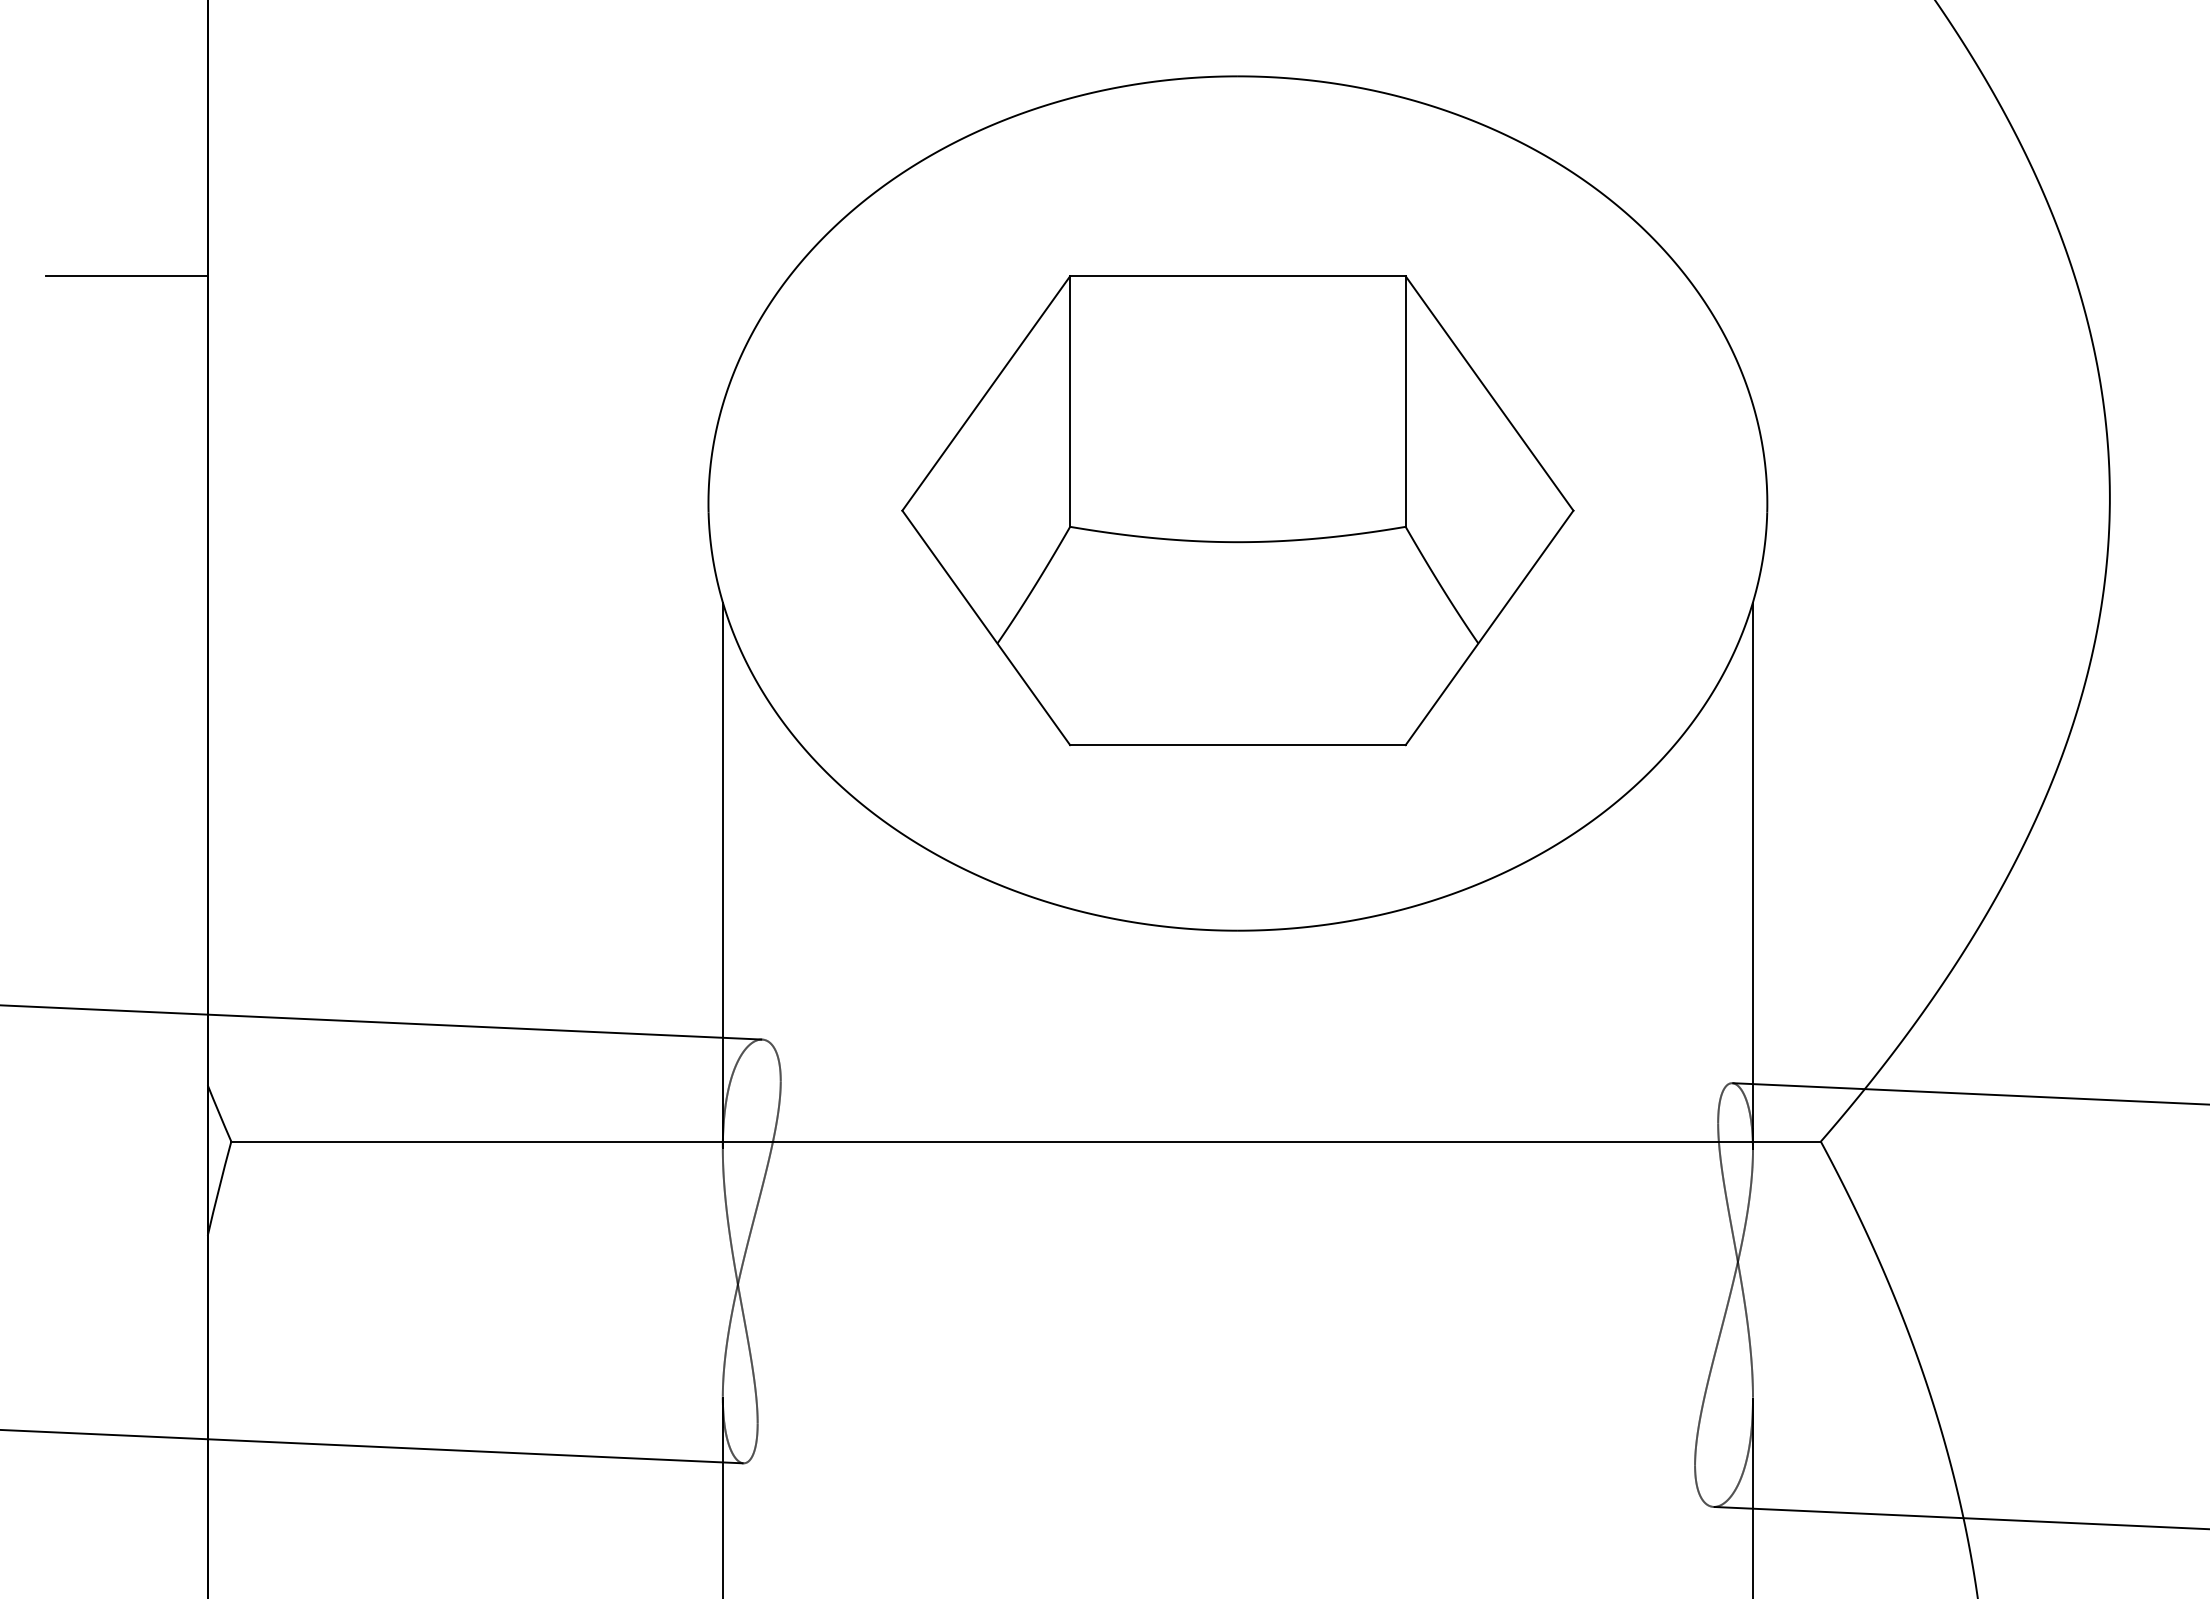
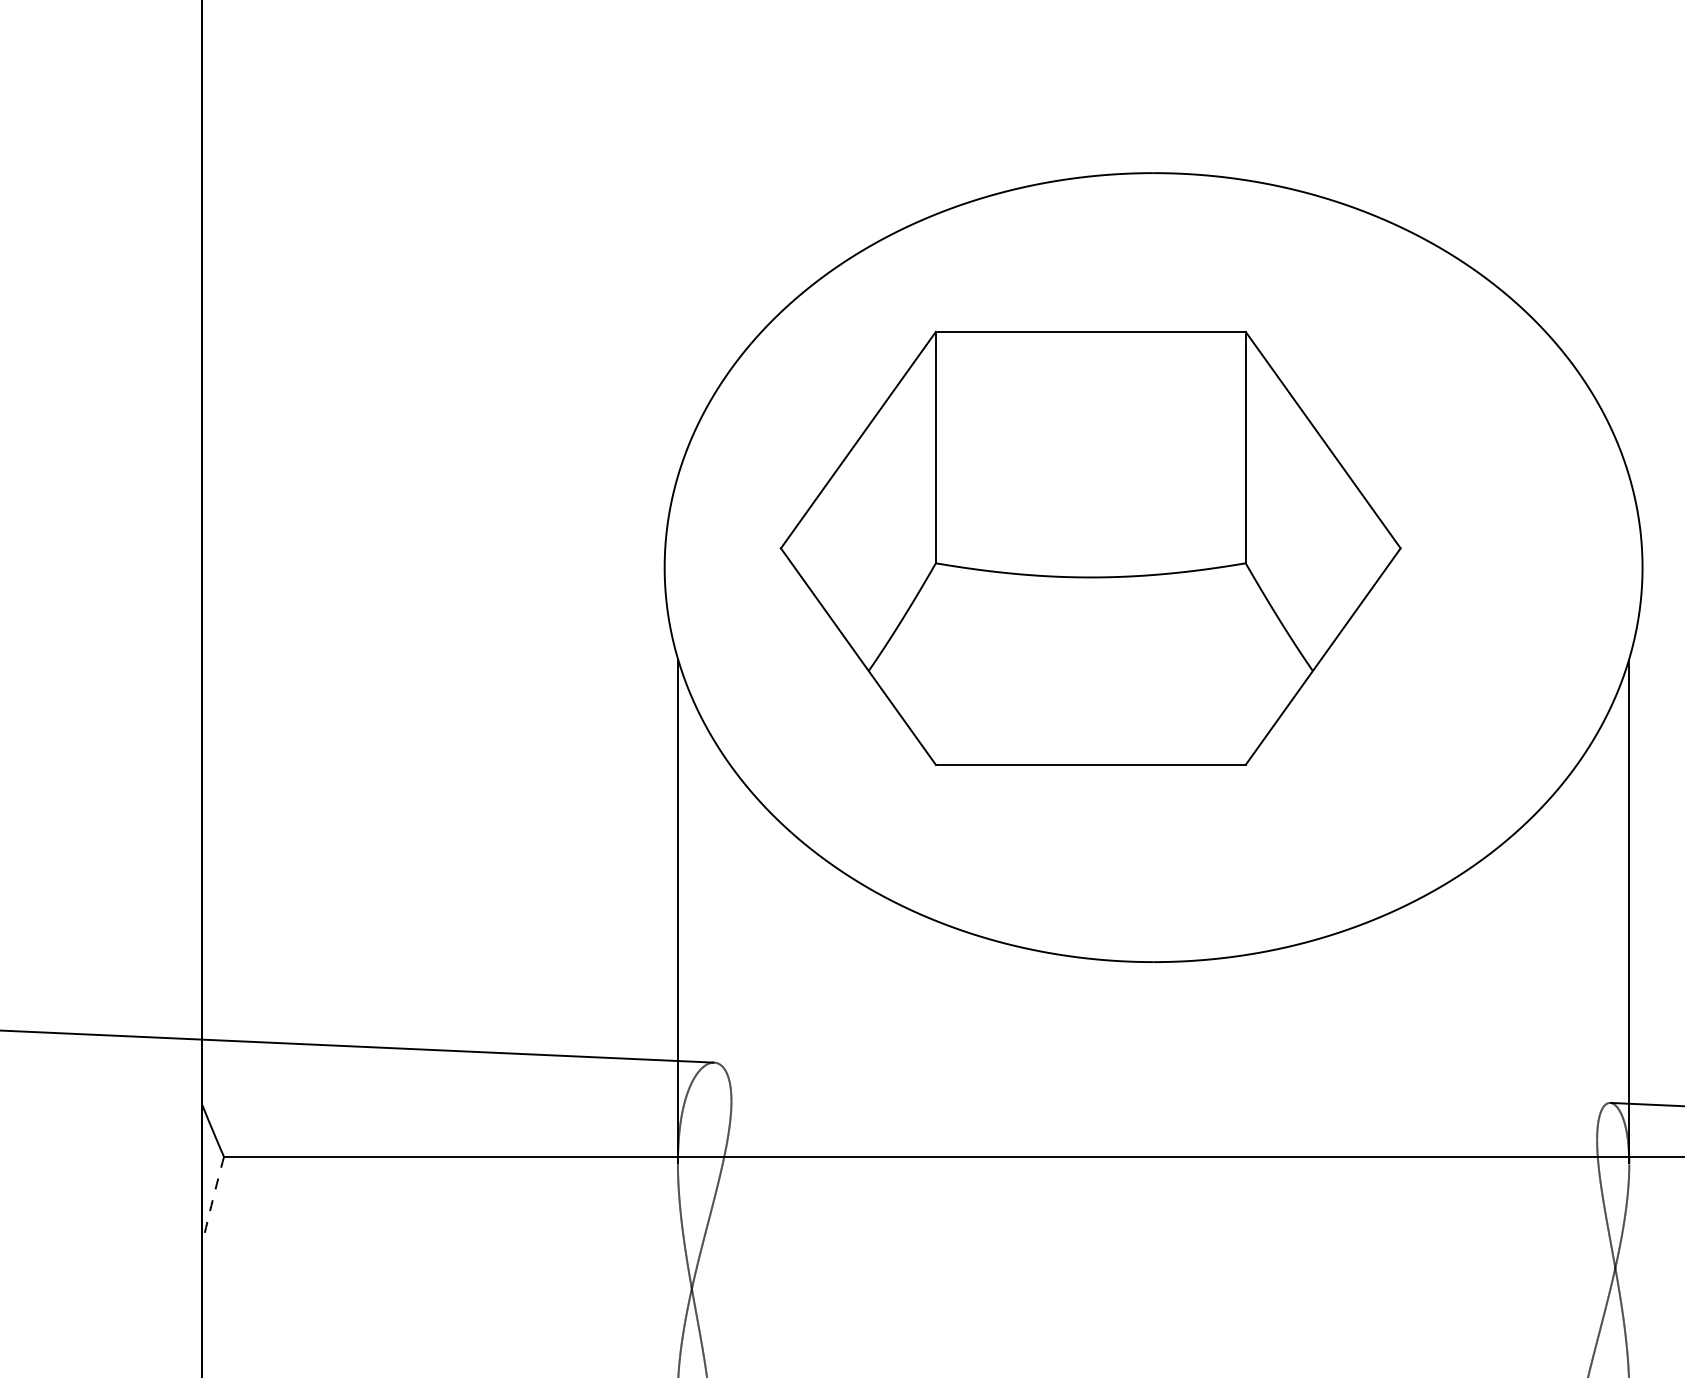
line: (126, 275) -> (127, 357), removed
part: (1237, 510) -> (1090, 548), moved
arc: (219, 1188) -> (213, 1200), solid -> dashed

